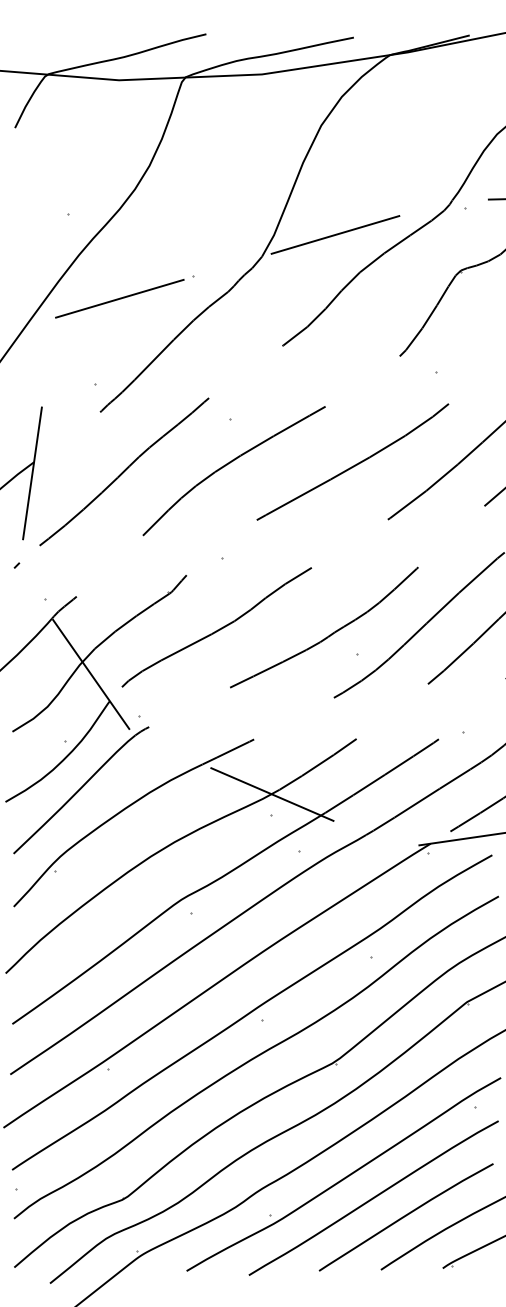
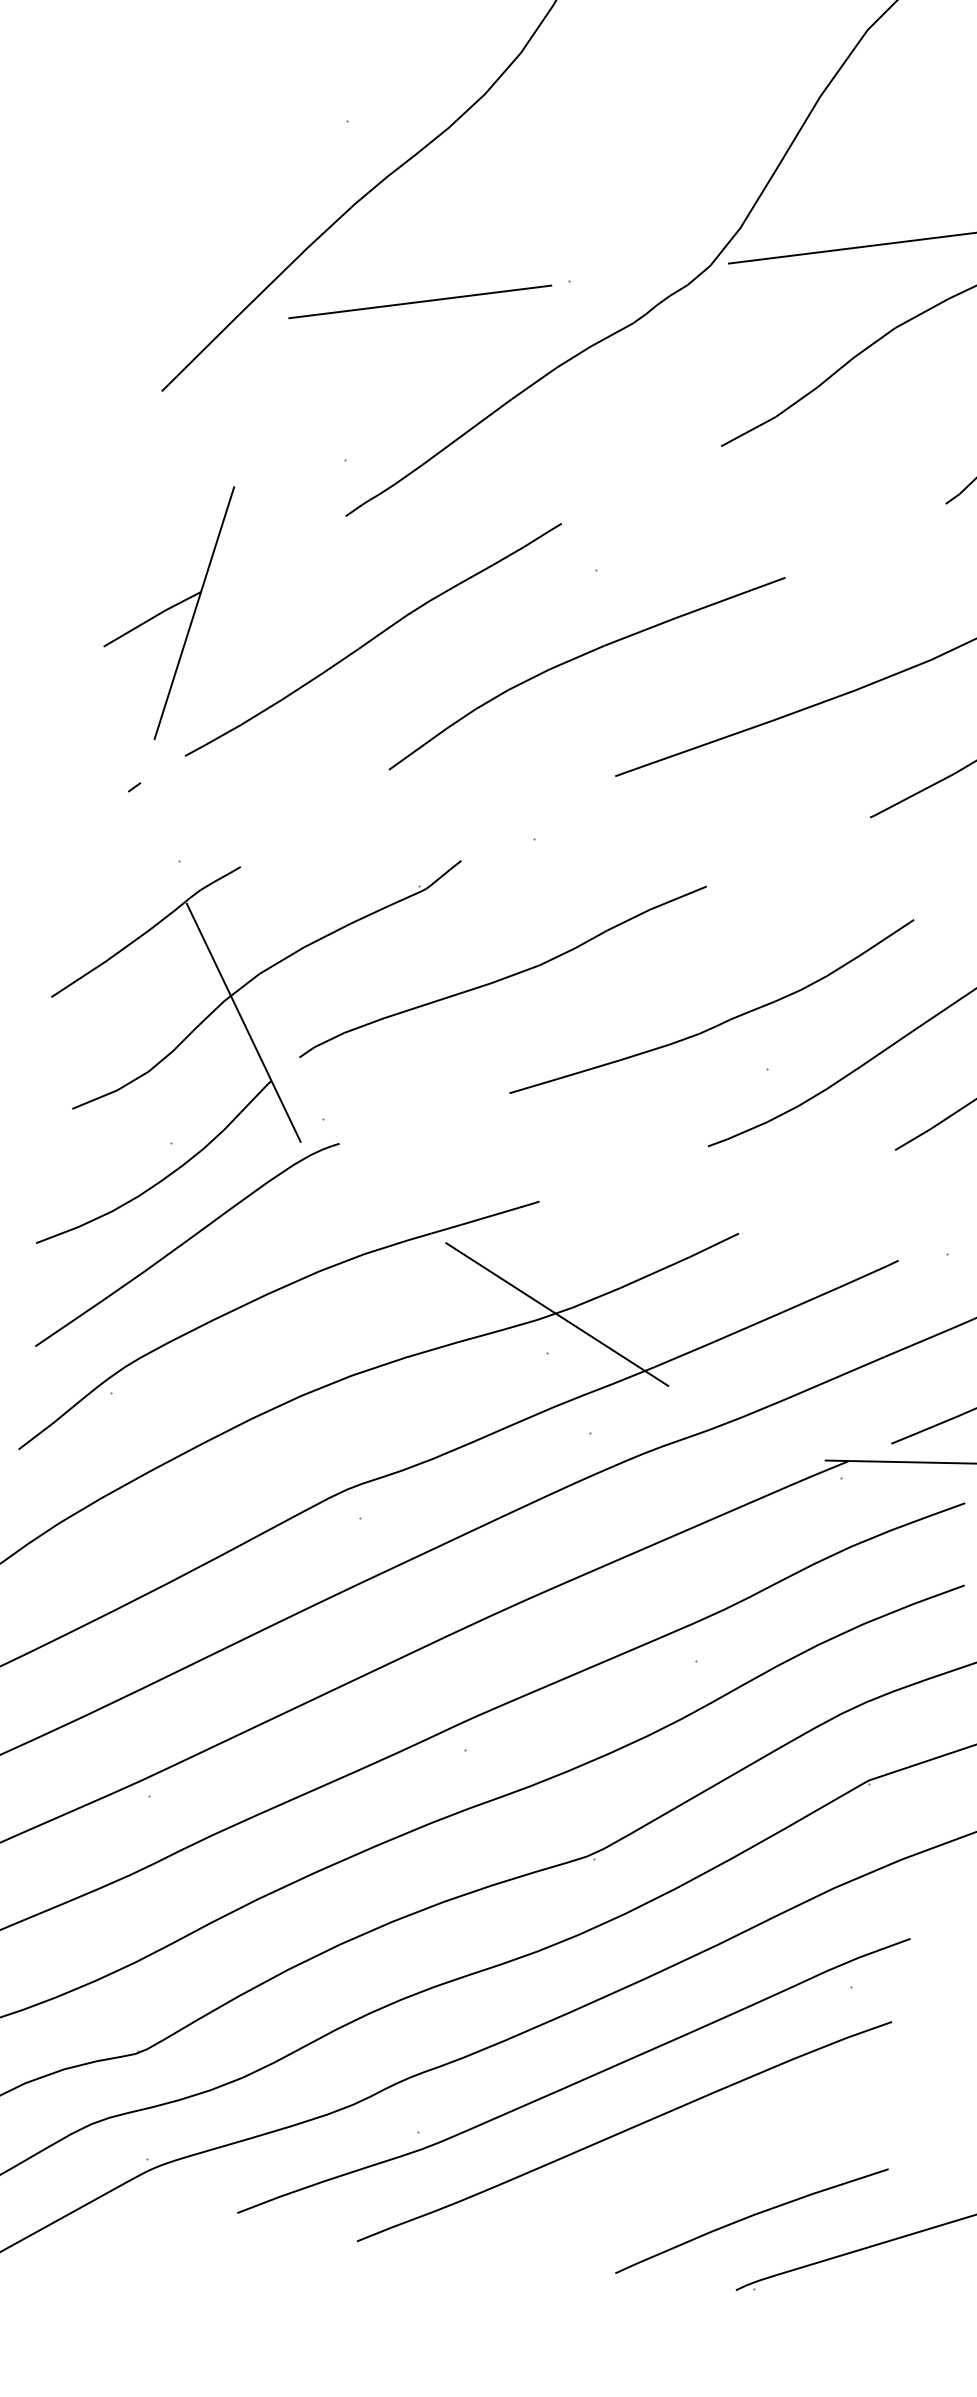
curve: (405, 1216) -> (680, 2177), removed

